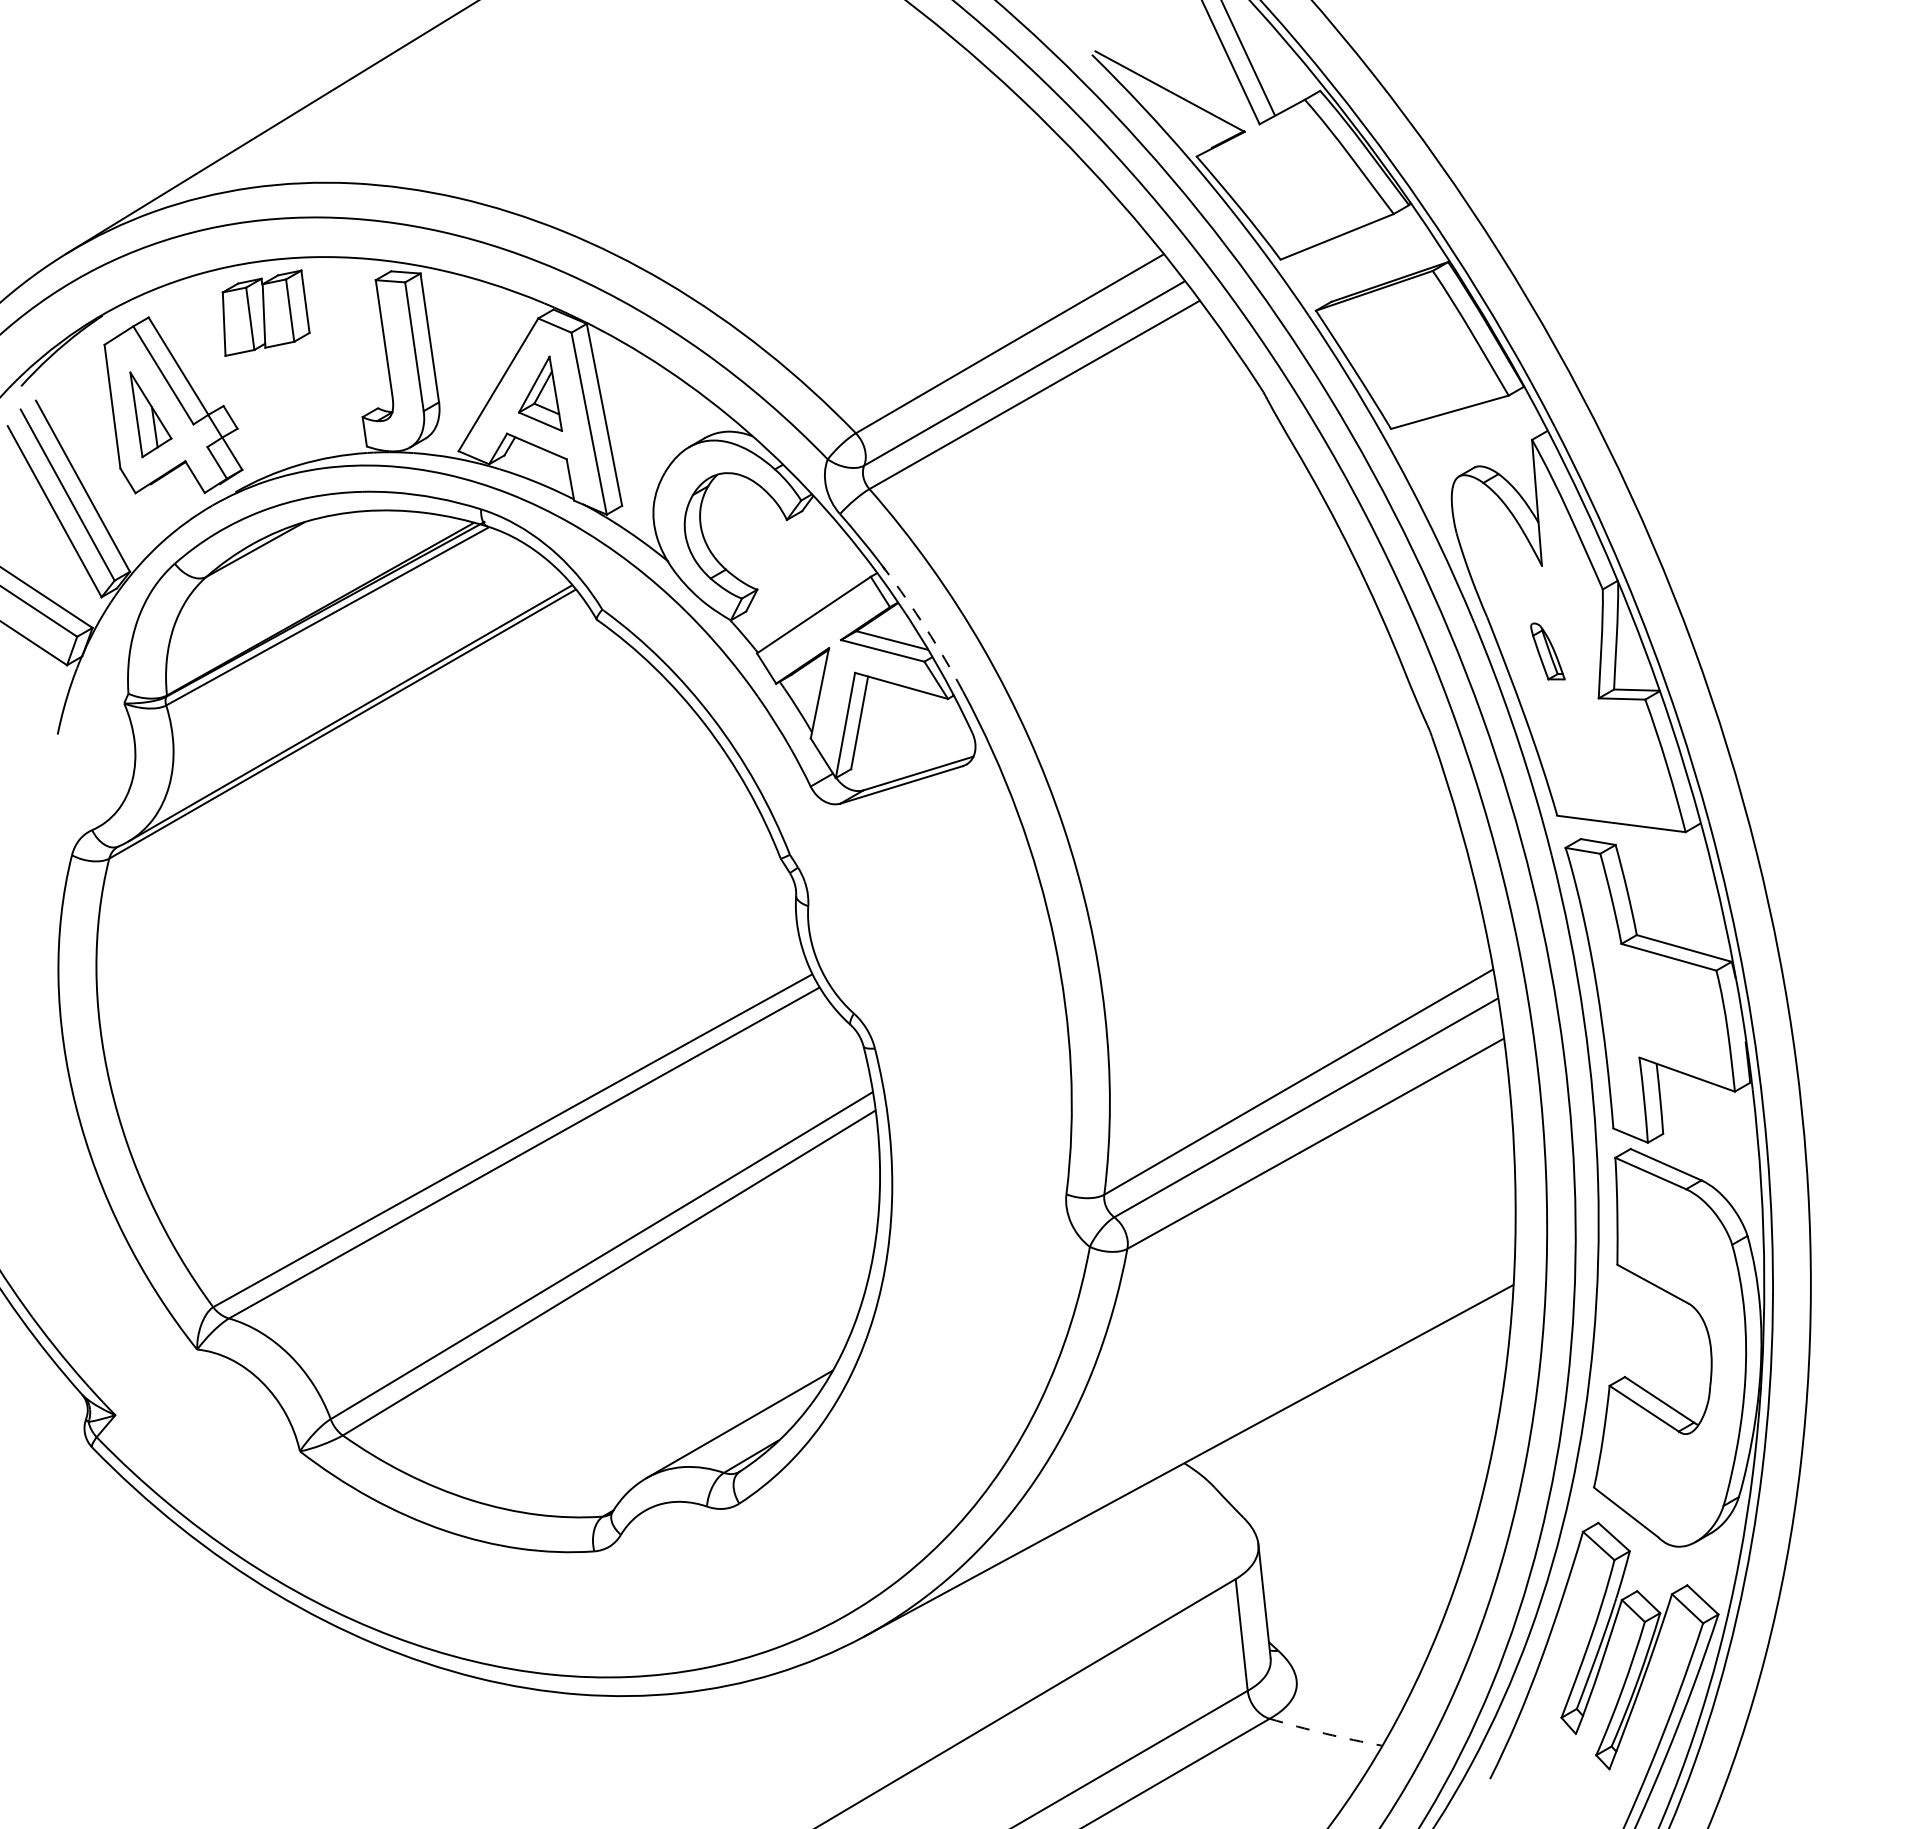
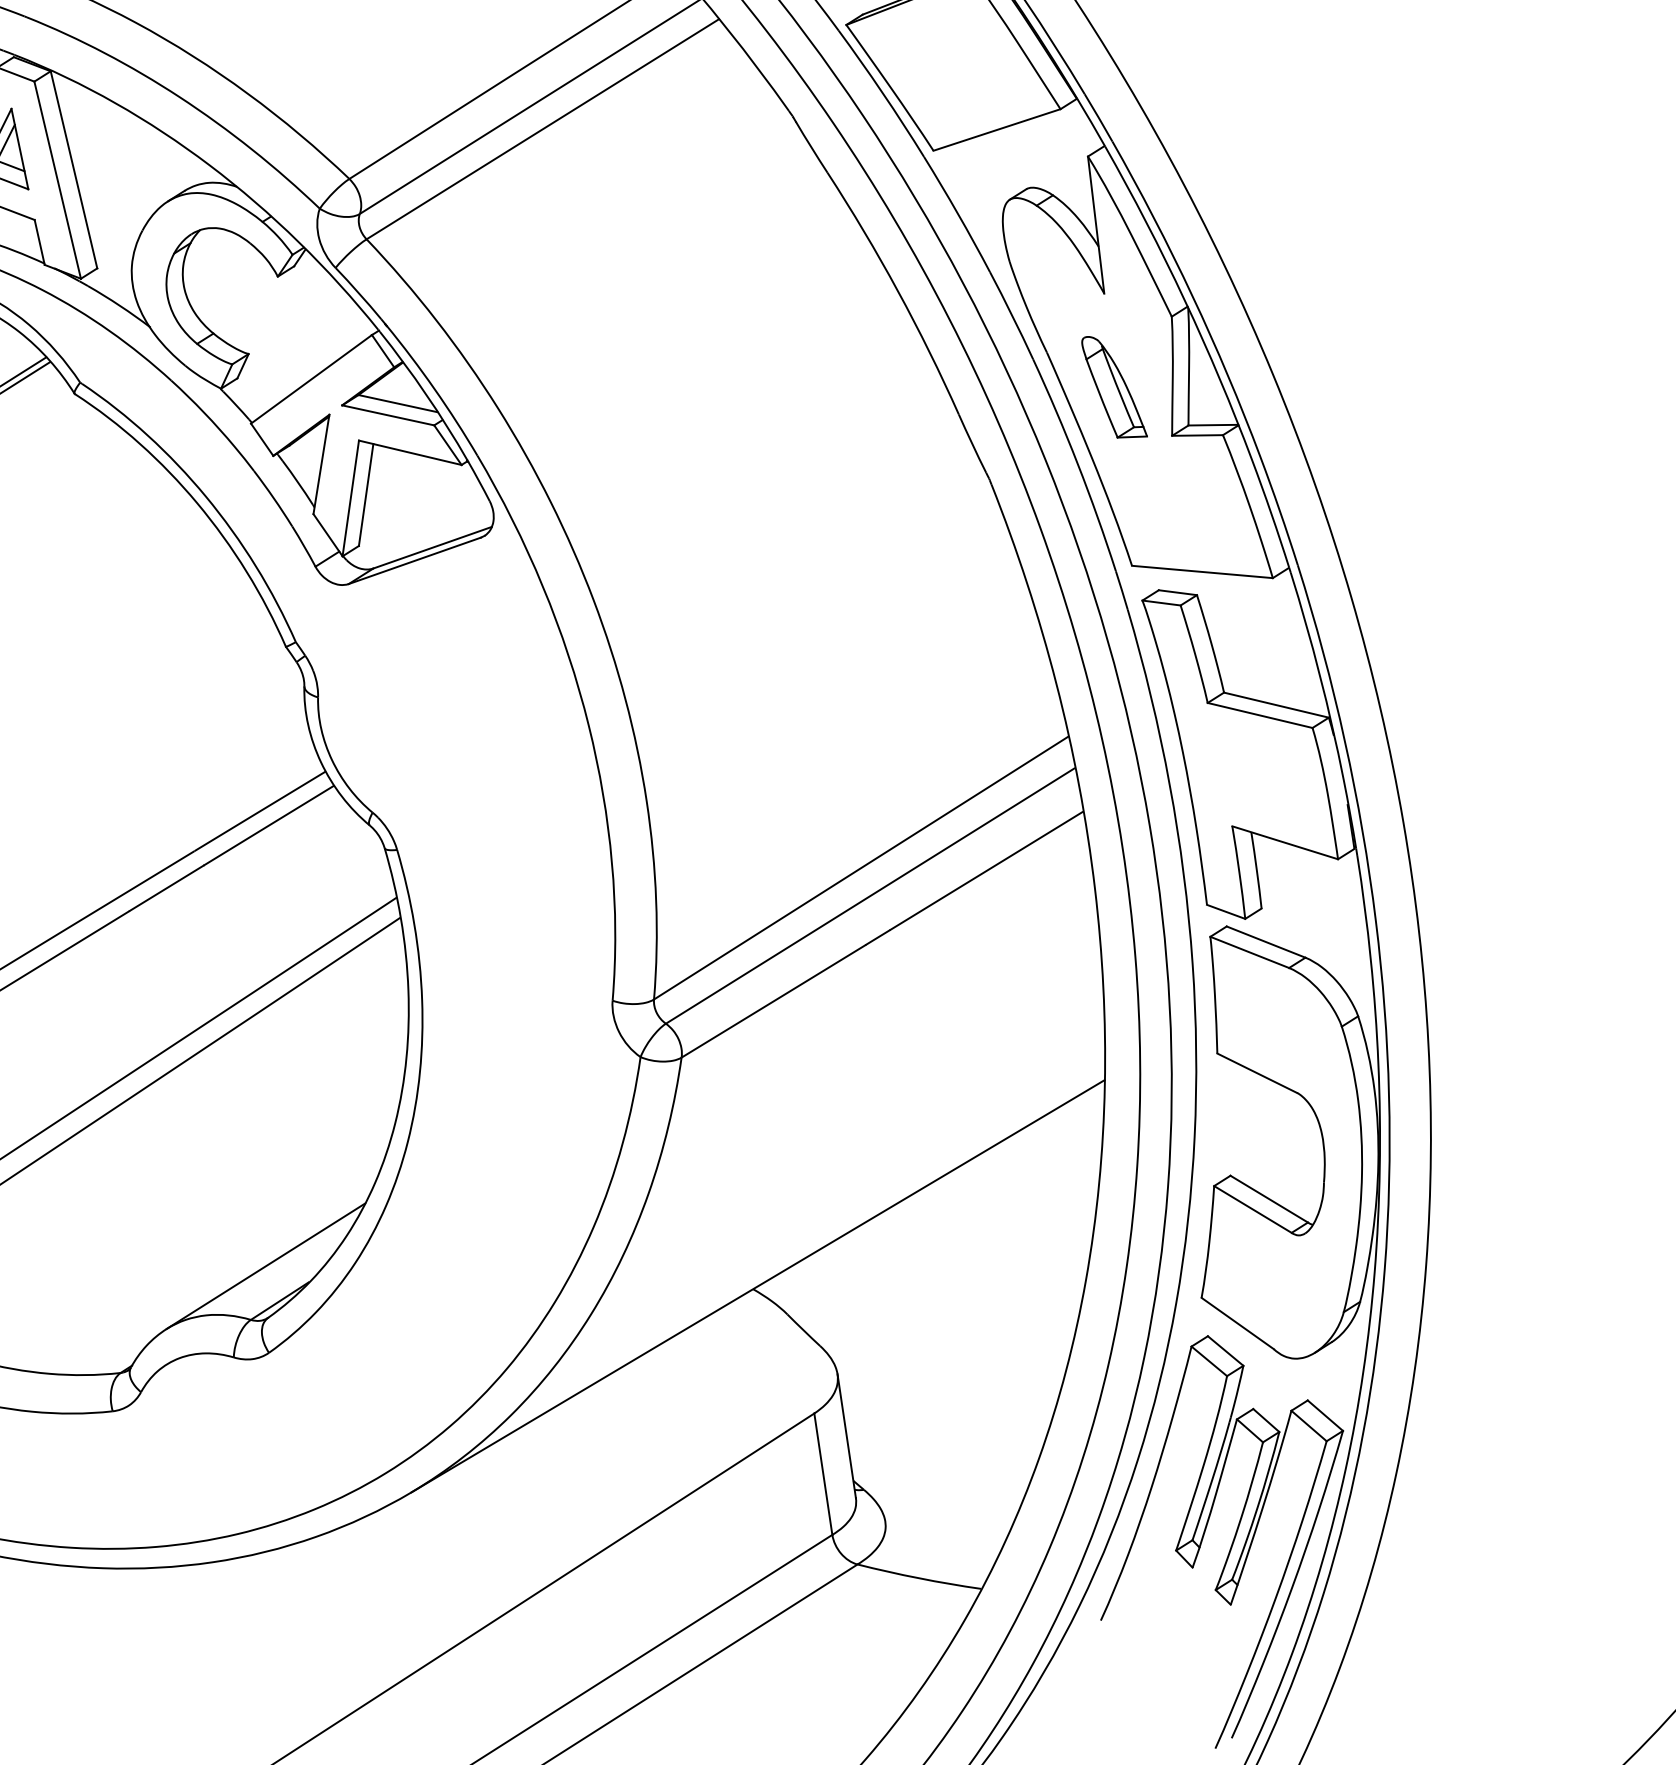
arc: (926, 628) -> (435, 389), dashed -> solid
part: (1547, 651) -> (1114, 386), size x1.67
arc: (1325, 1733) -> (919, 1578), dashed -> solid

